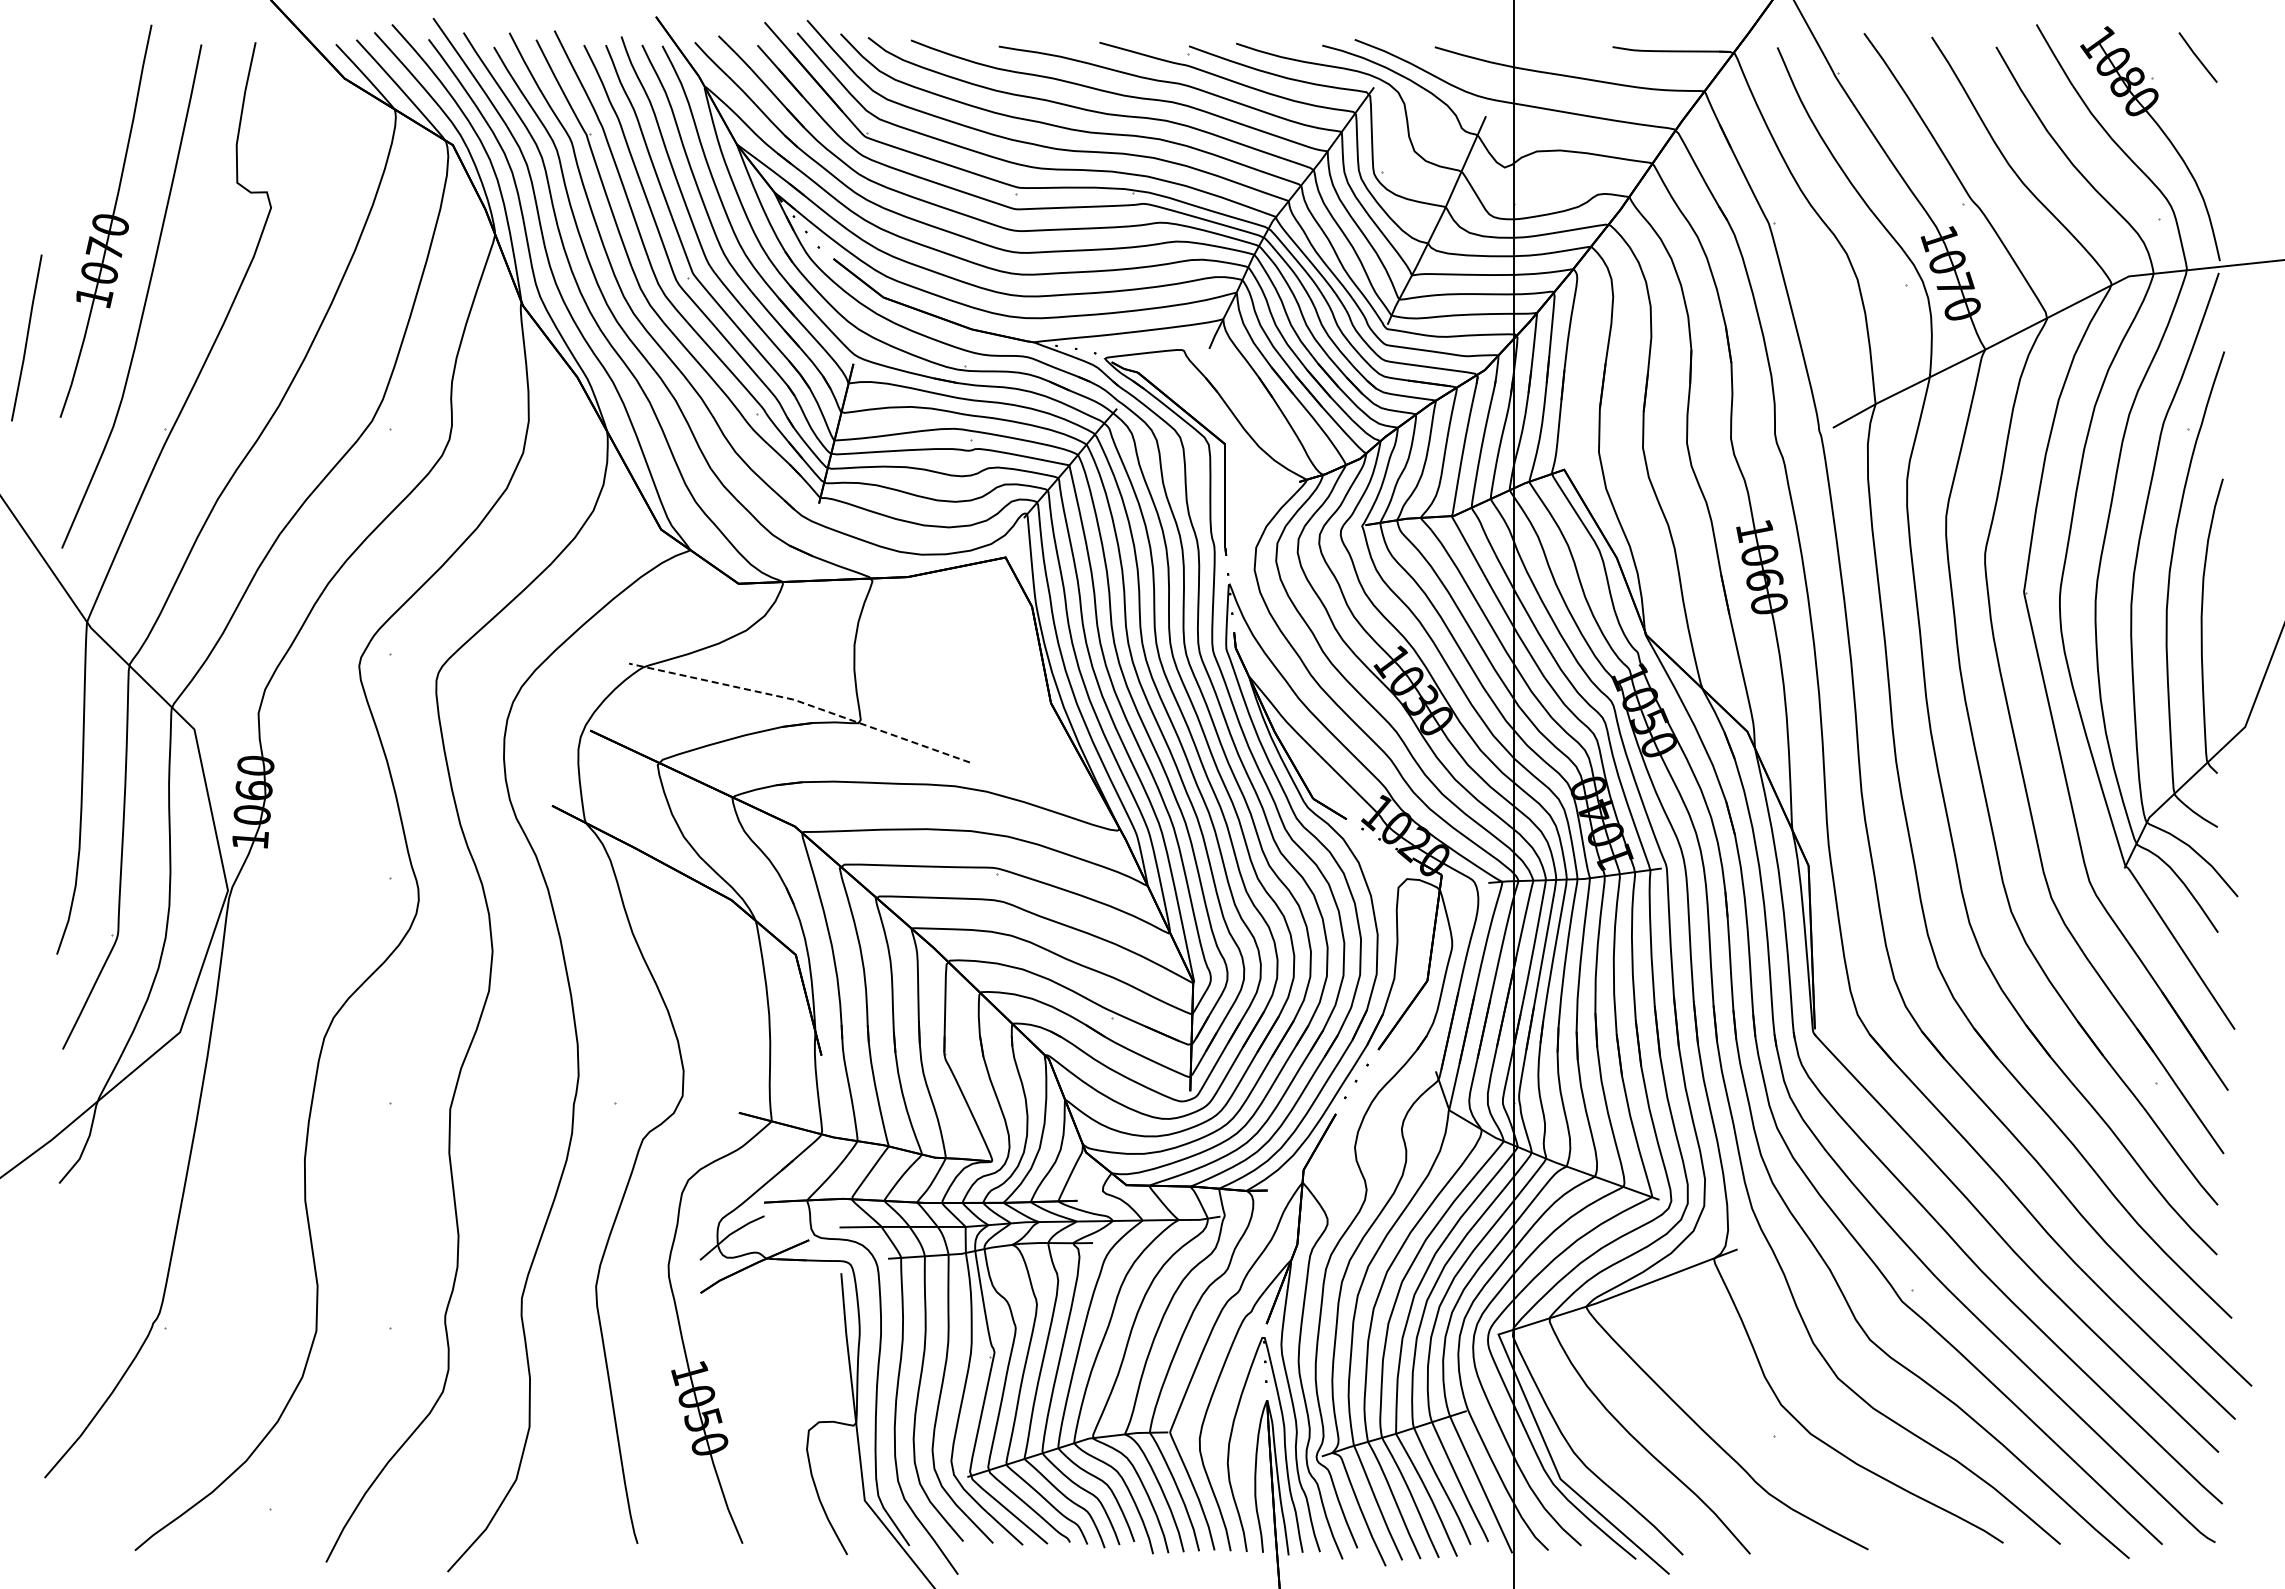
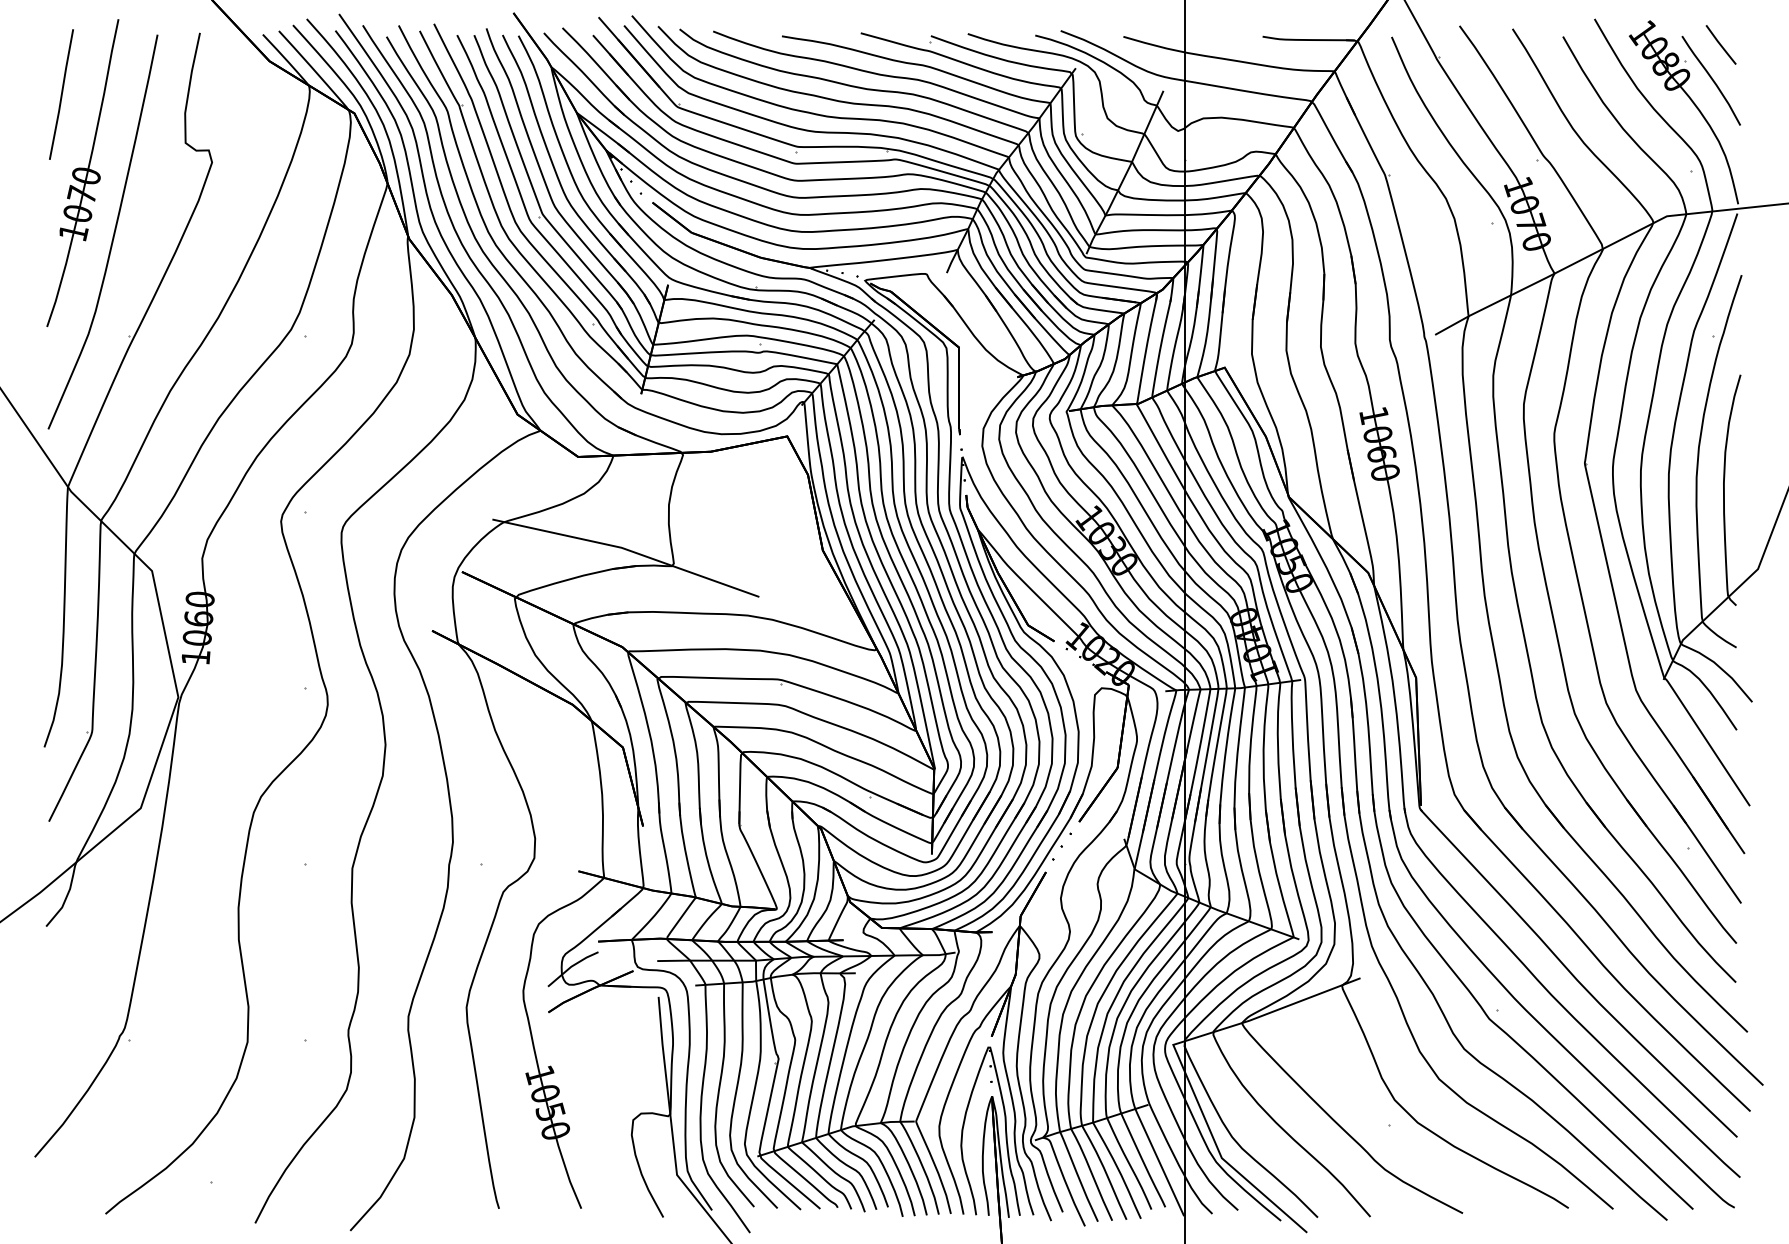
curve: (2186, 102) -> (1712, 80), added
line: (26, 337) -> (61, 94), moved
line: (801, 702) -> (627, 549), dashed -> solid

